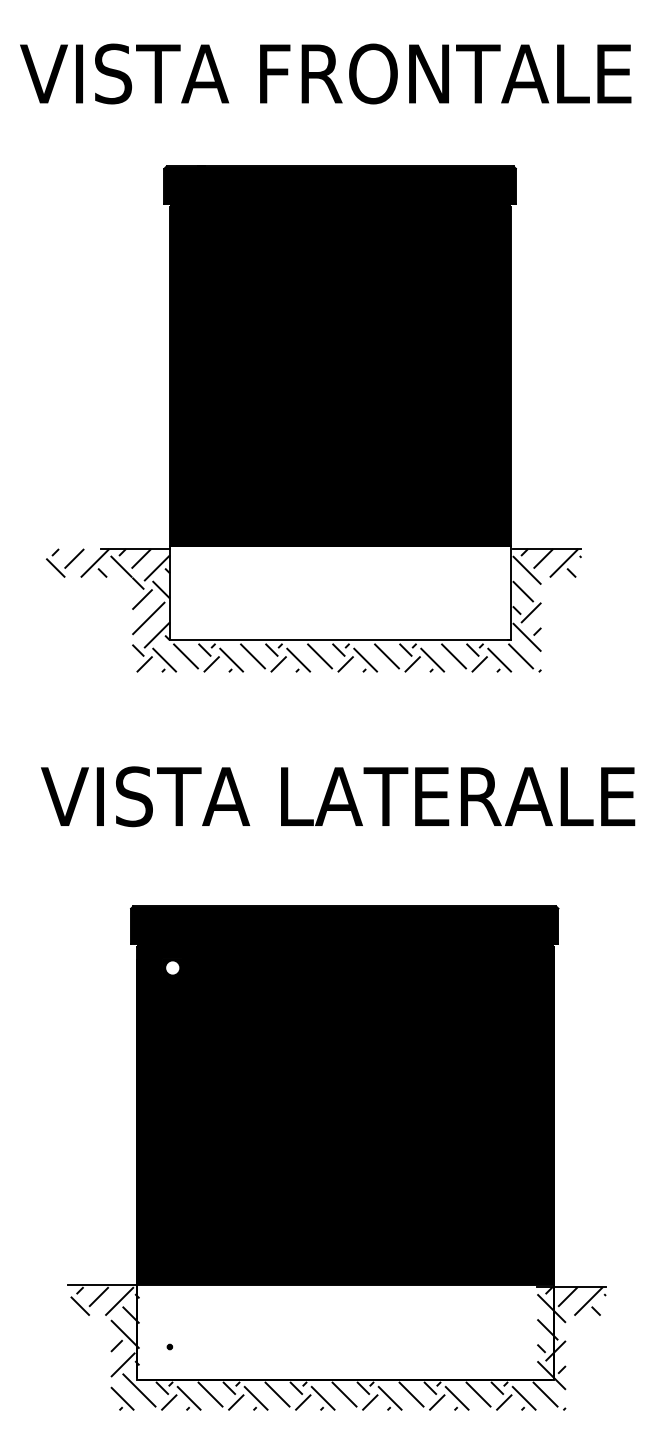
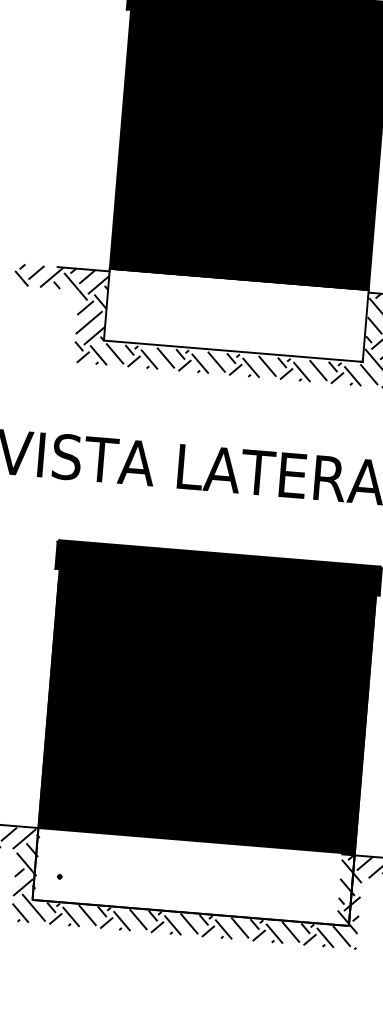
fill: (172, 967) -> (85, 589), added

